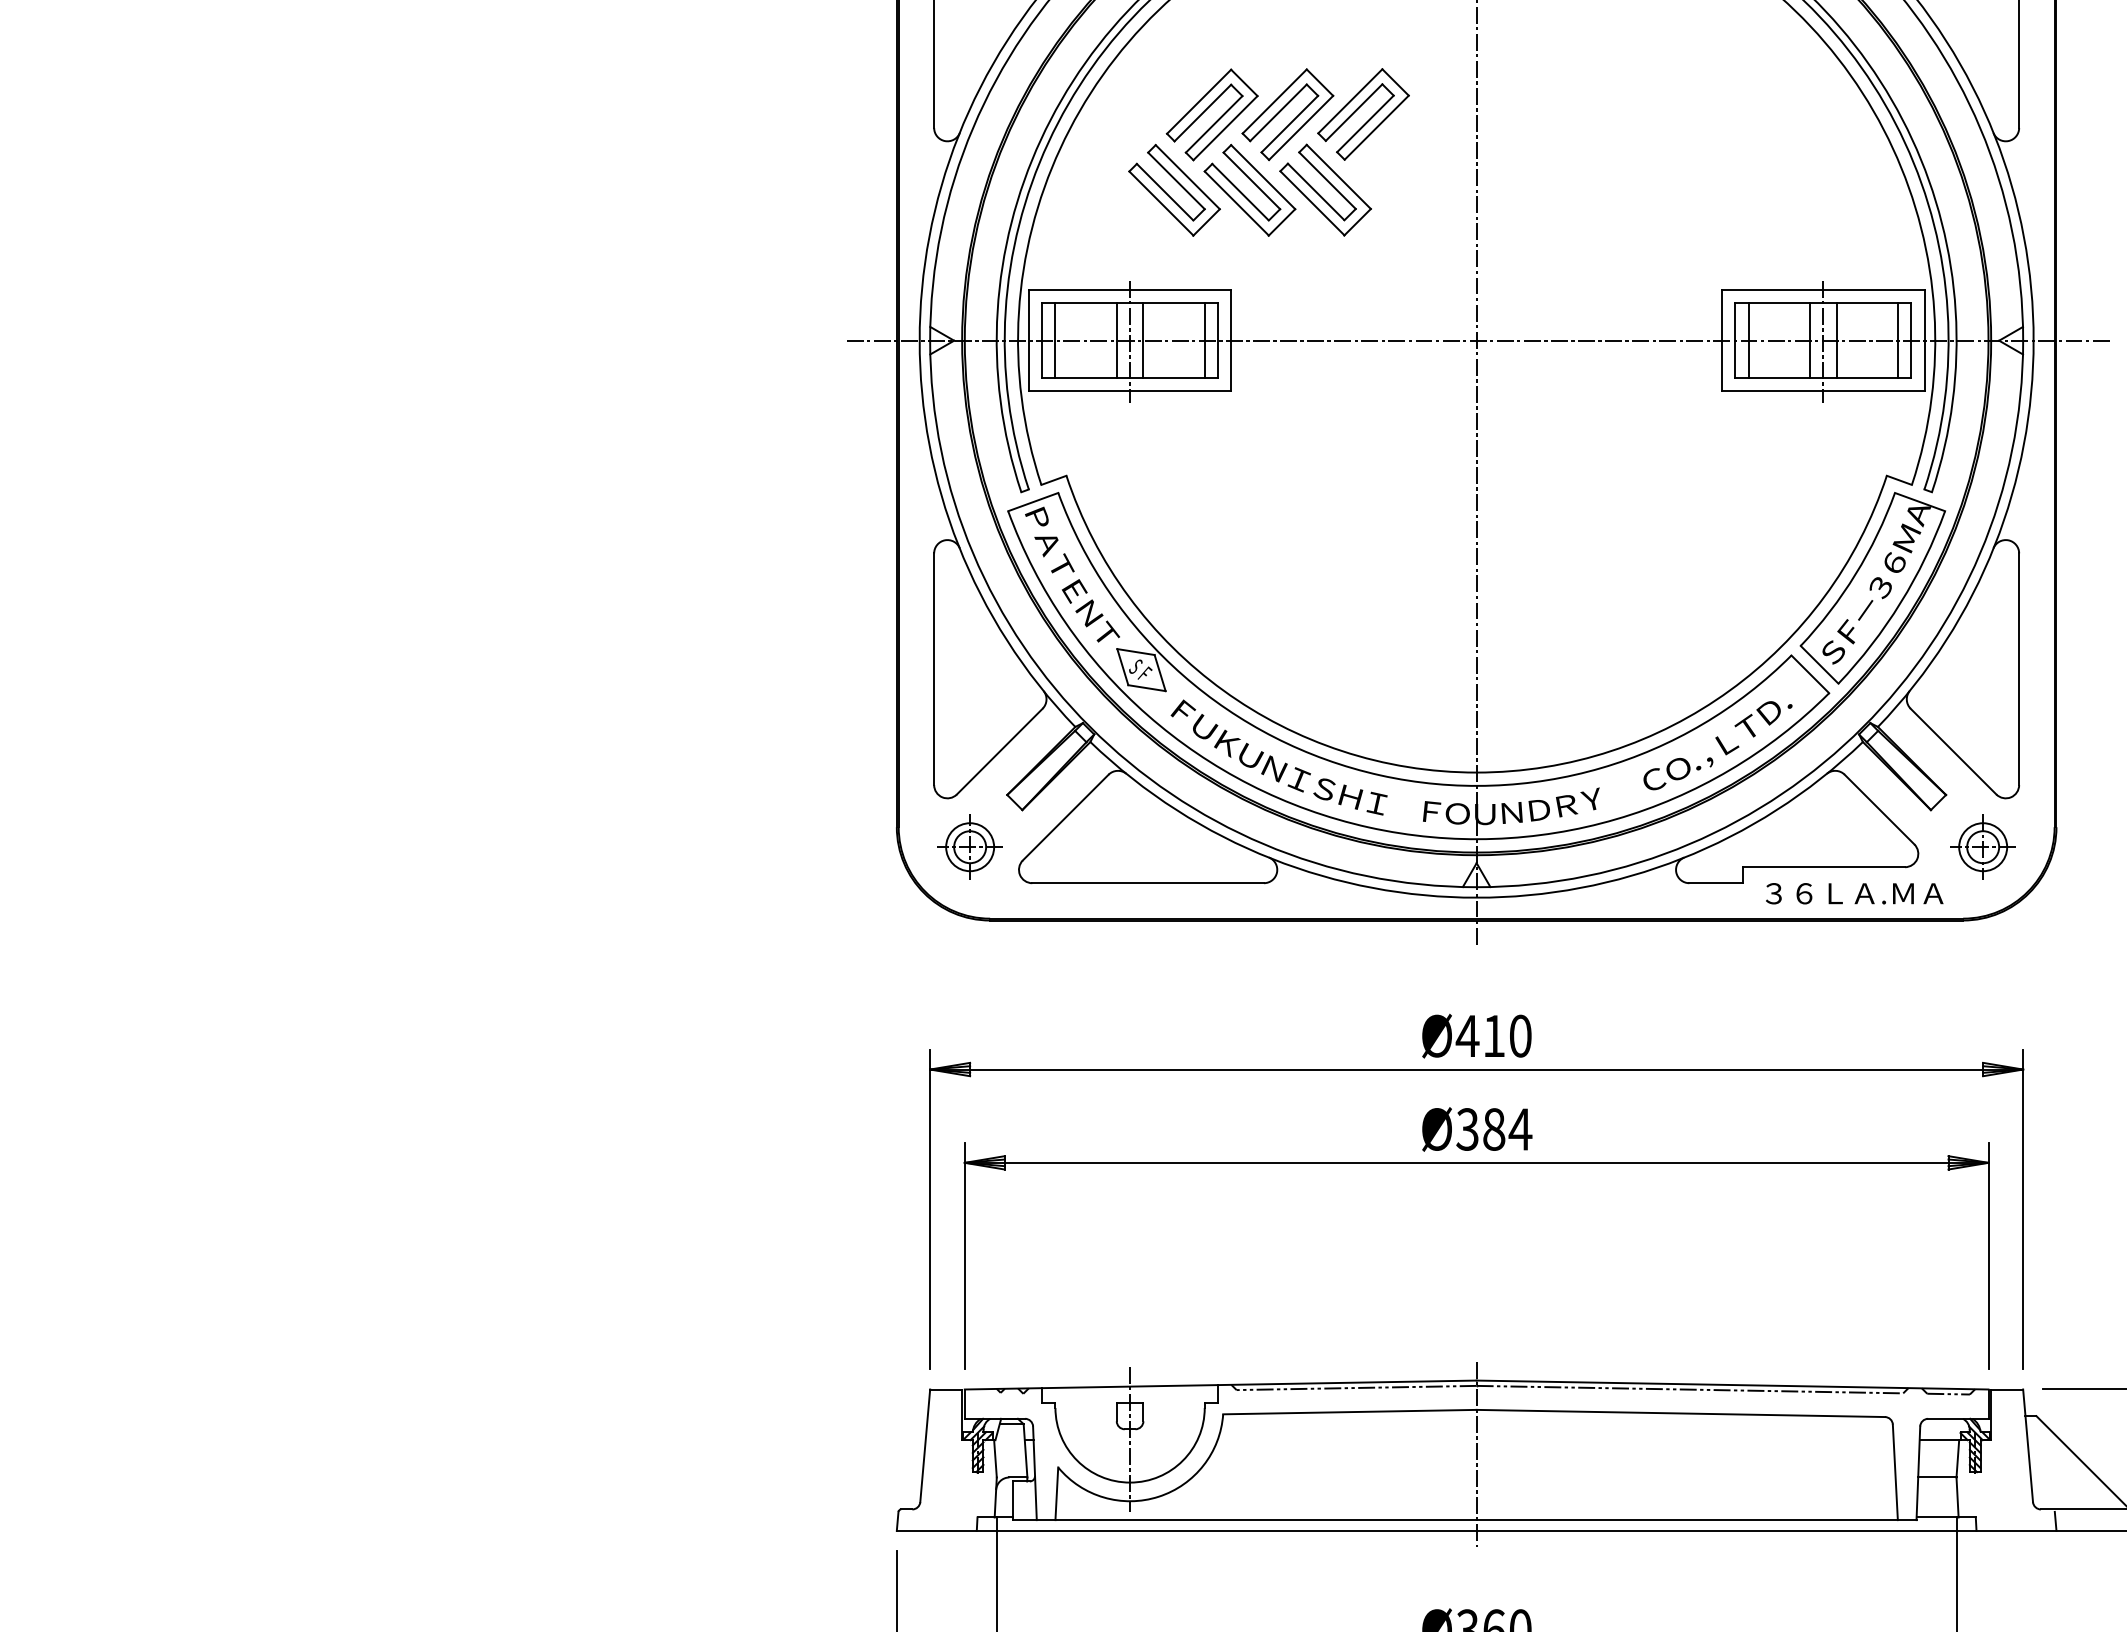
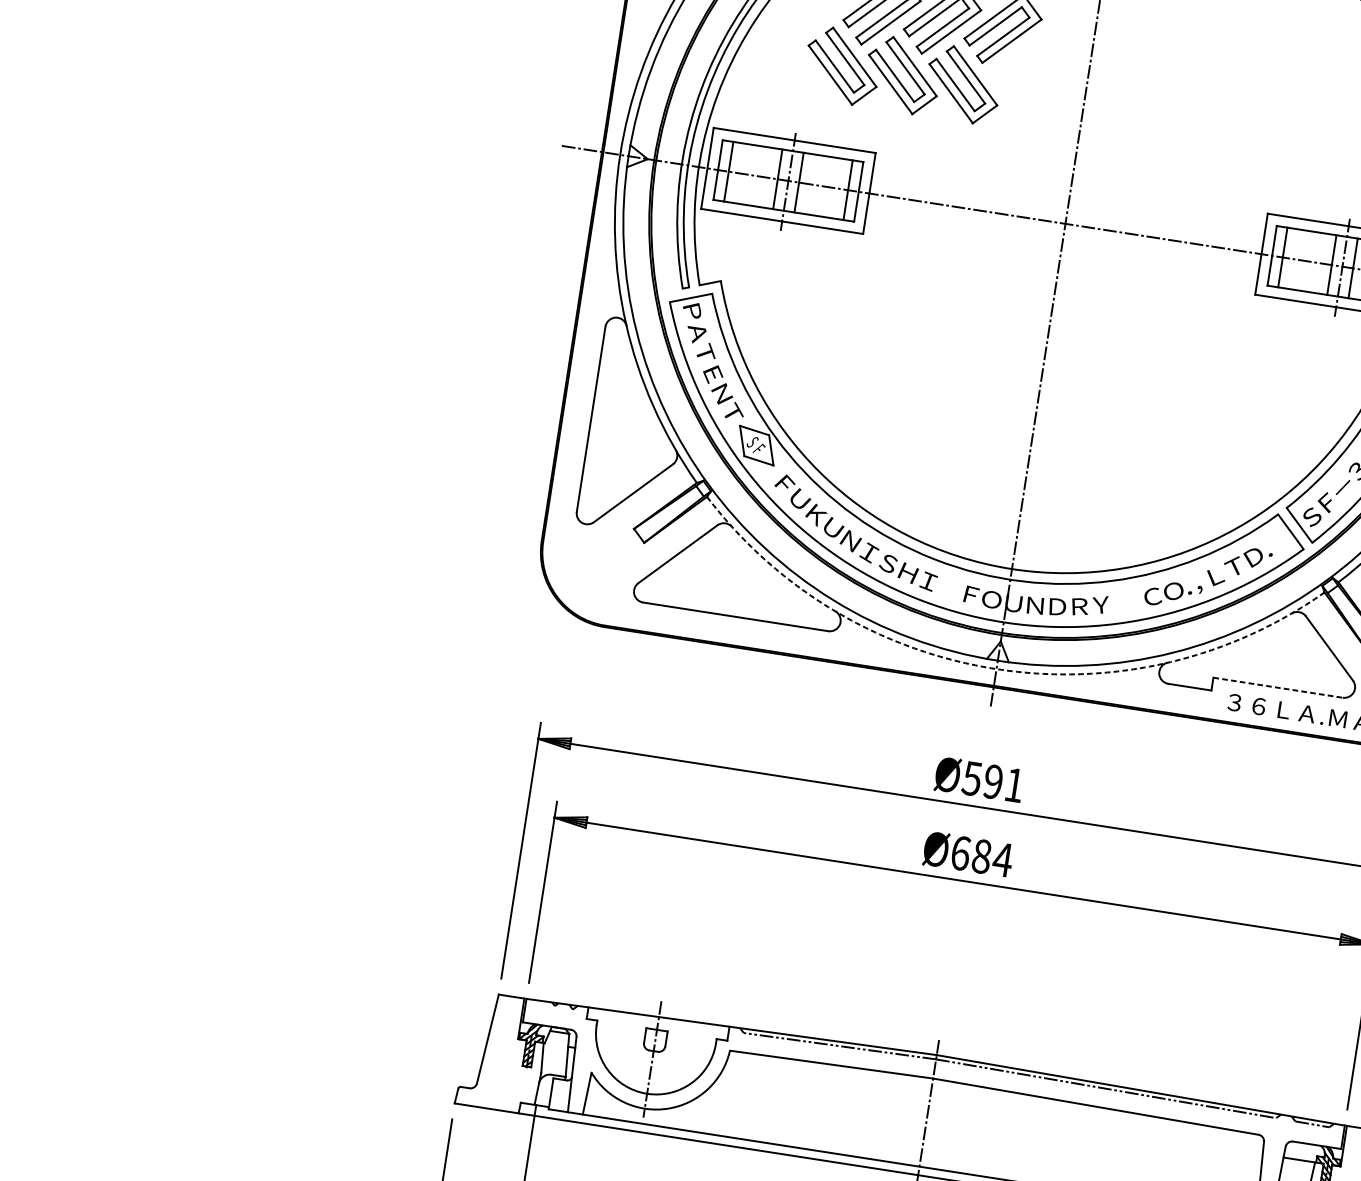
part: (969, 846) -> (597, 565), removed
line: (1824, 867) -> (1278, 688), solid -> dashed
arc: (1476, 897) -> (996, 668), solid -> dashed
text: (1493, 1035) -> (992, 781), Ø410 -> Ø591
text: (1467, 1129) -> (960, 853), Ø384 -> Ø684

